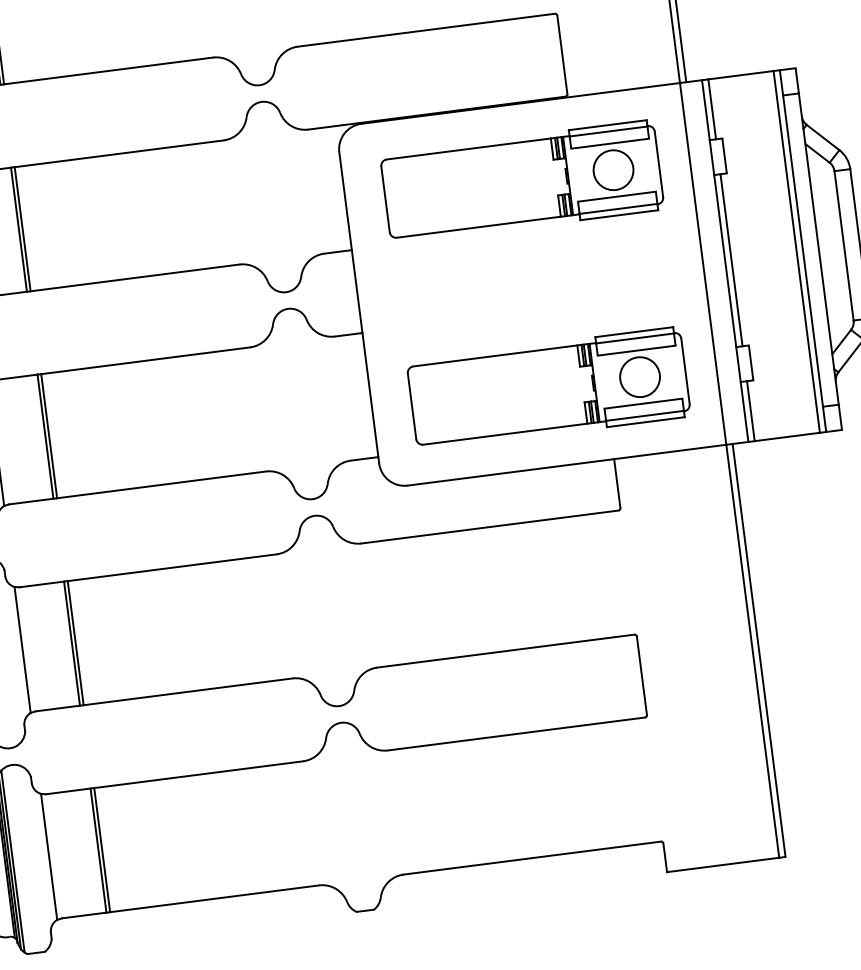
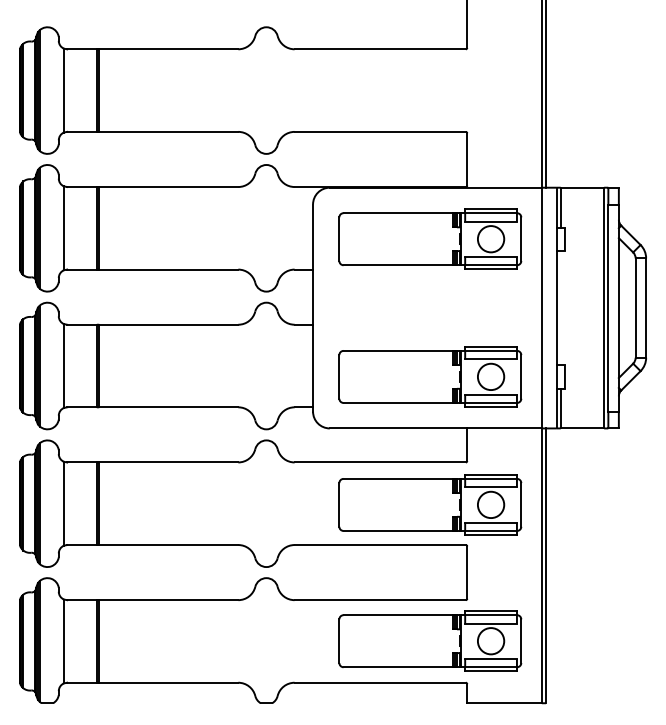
line: (731, 259) -> (560, 307), removed
part: (573, 580) -> (430, 504), added
part: (599, 784) -> (430, 640), added

